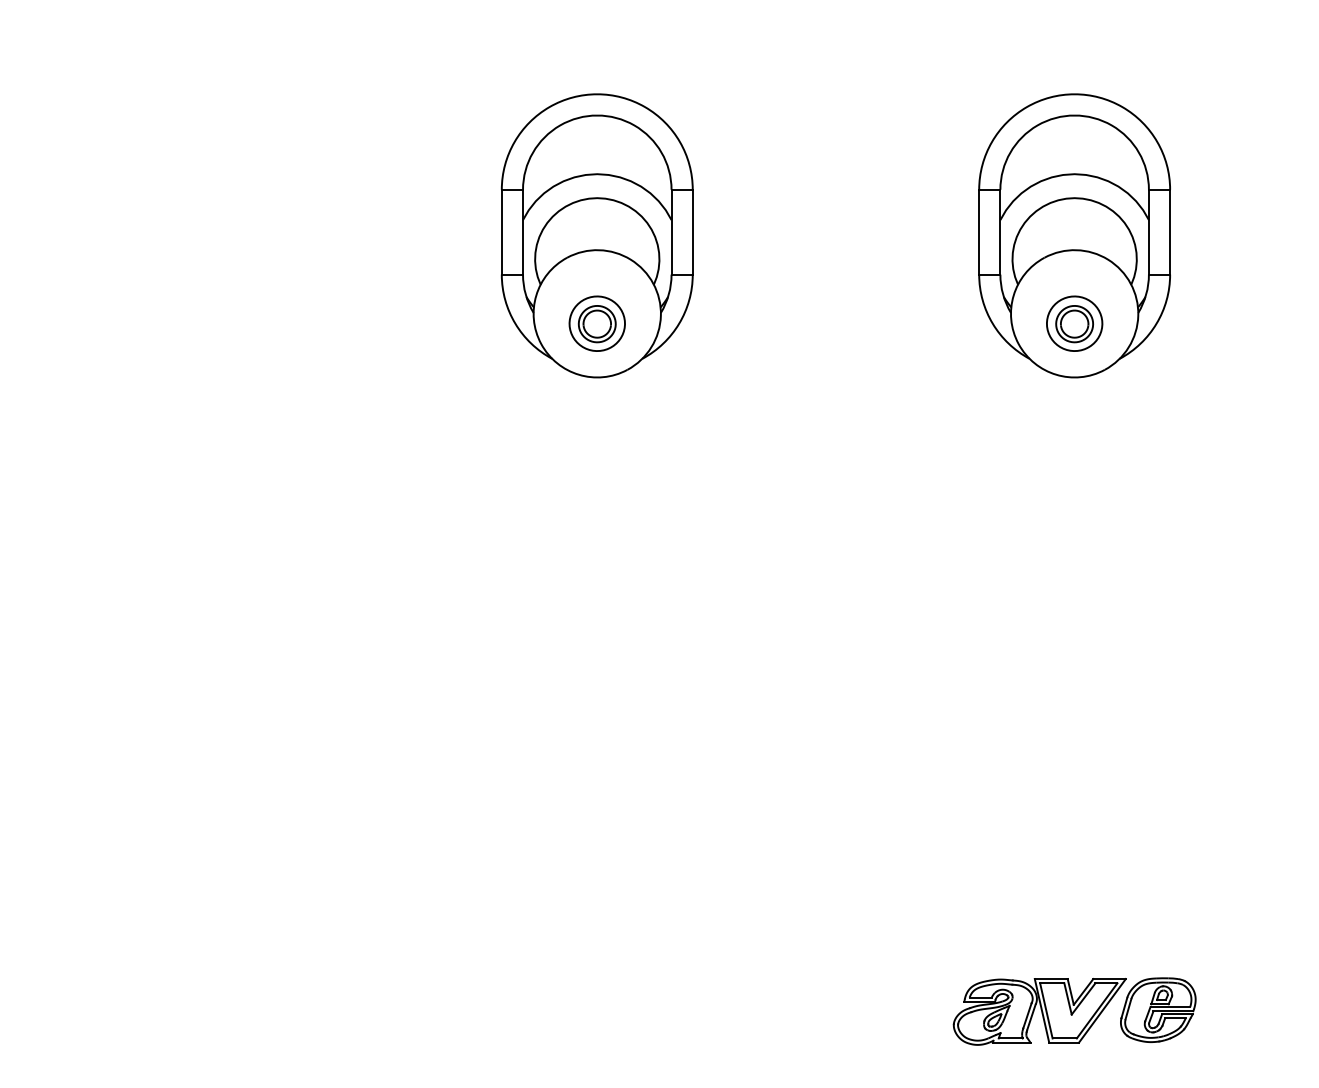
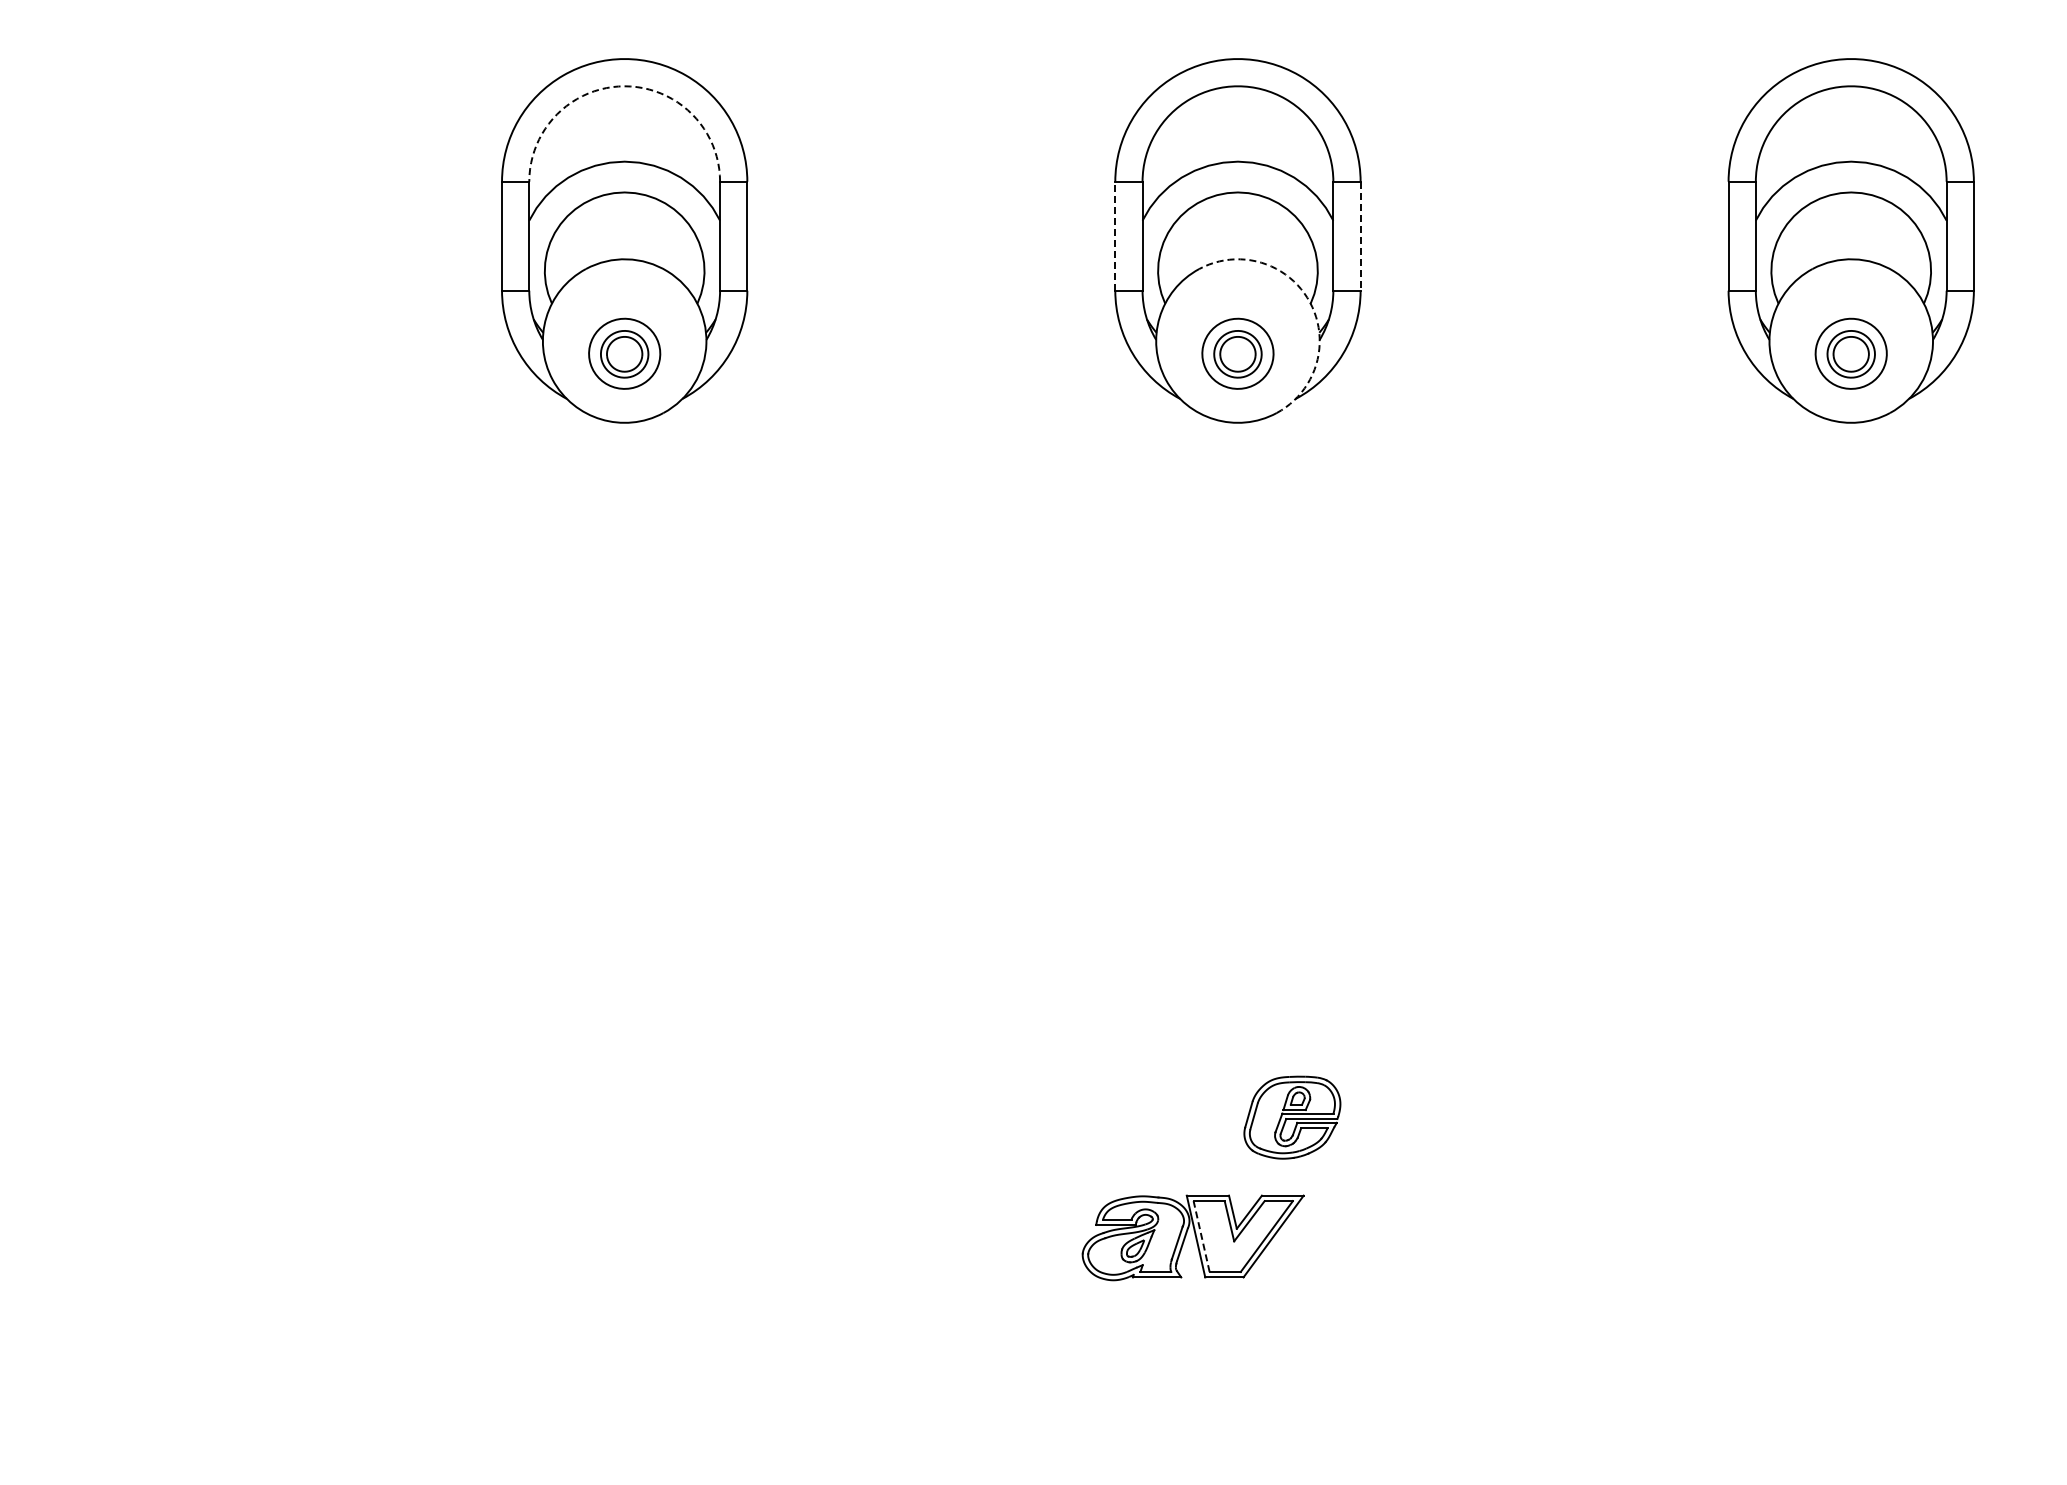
arc: (597, 115) -> (624, 86), solid -> dashed
line: (979, 232) -> (1115, 236), solid -> dashed
line: (1170, 232) -> (1360, 236), solid -> dashed
arc: (1130, 283) -> (1309, 302), solid -> dashed
line: (1046, 1010) -> (1201, 1236), solid -> dashed
part: (1158, 1010) -> (1292, 1117), moved

